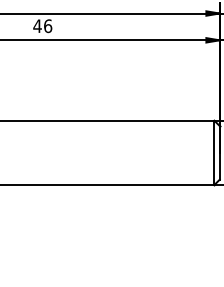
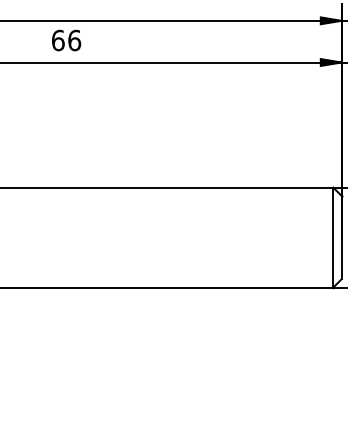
text: (37, 26) -> (58, 41), 46 -> 66

